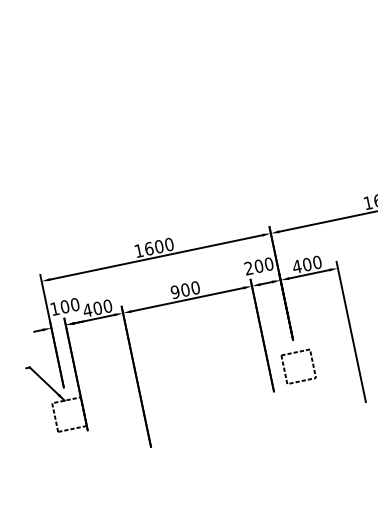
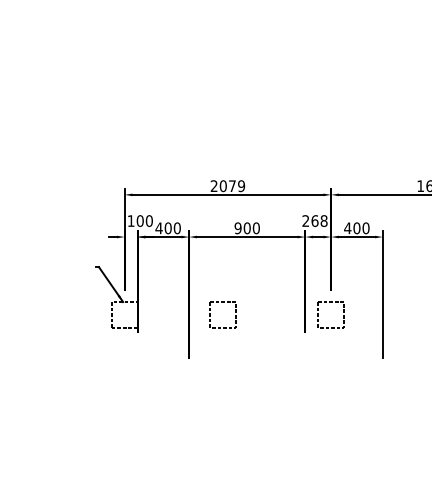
text: (153, 248) -> (227, 186), 1600 -> 2079
text: (263, 264) -> (319, 220), 200 -> 268
part: (175, 378) -> (222, 302), added

